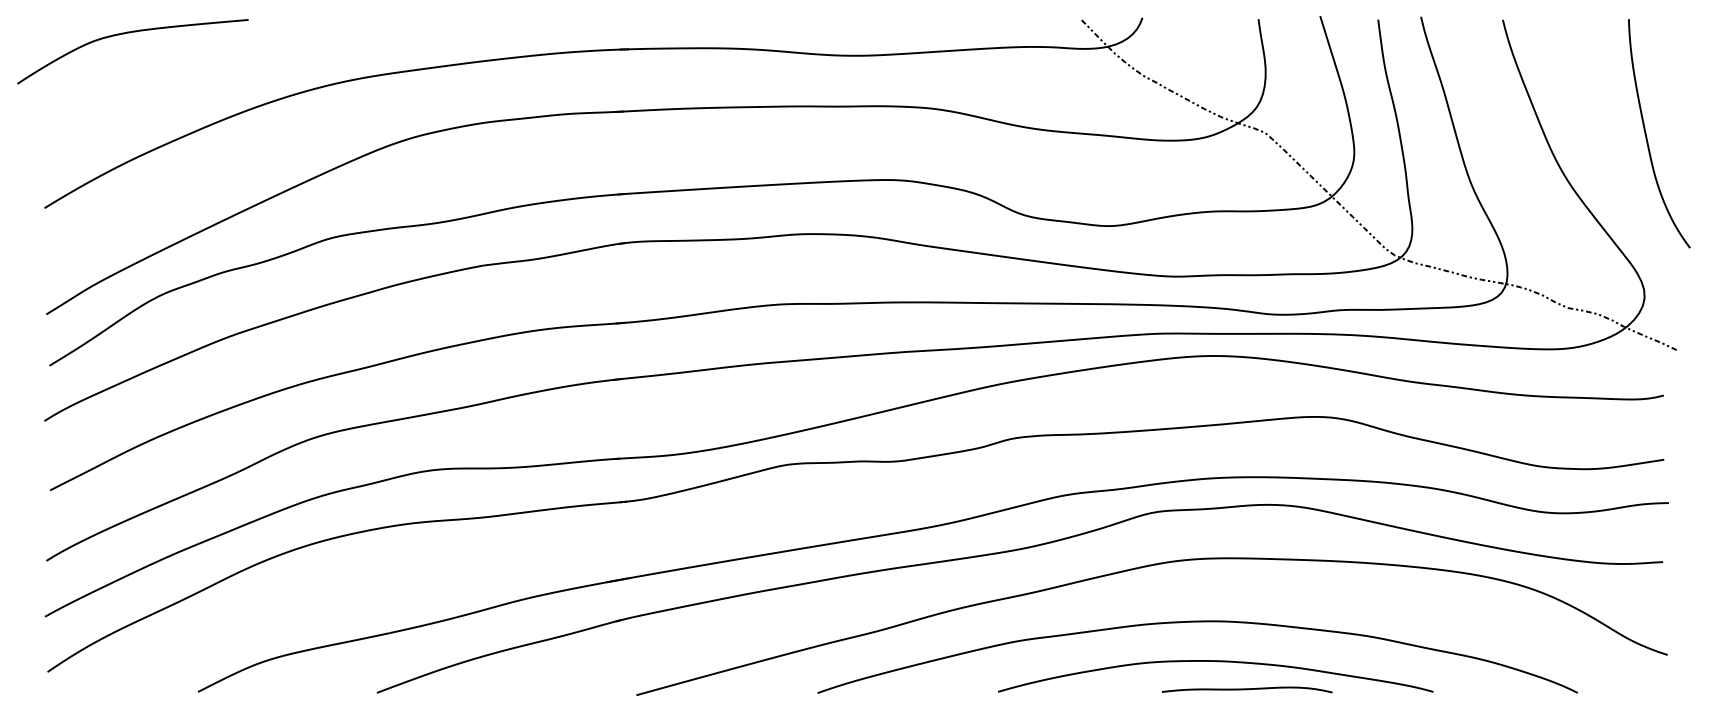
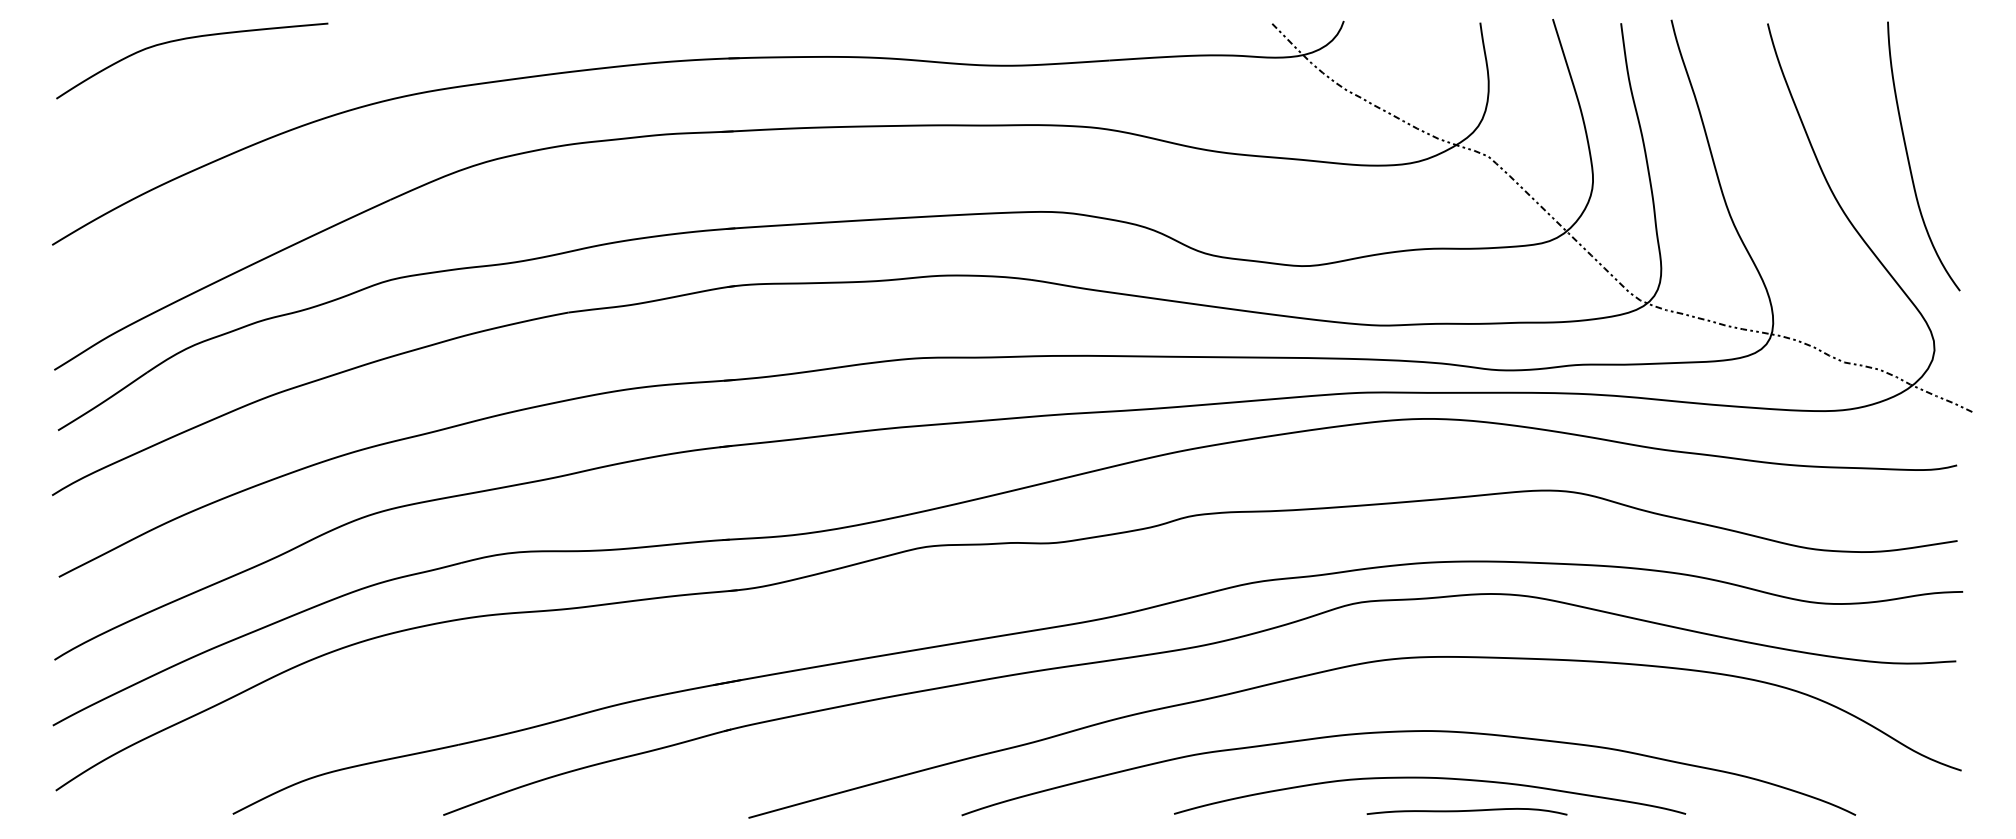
curve: (128, 33) -> (187, 39), moved
curve: (1647, 136) -> (1909, 159), moved

